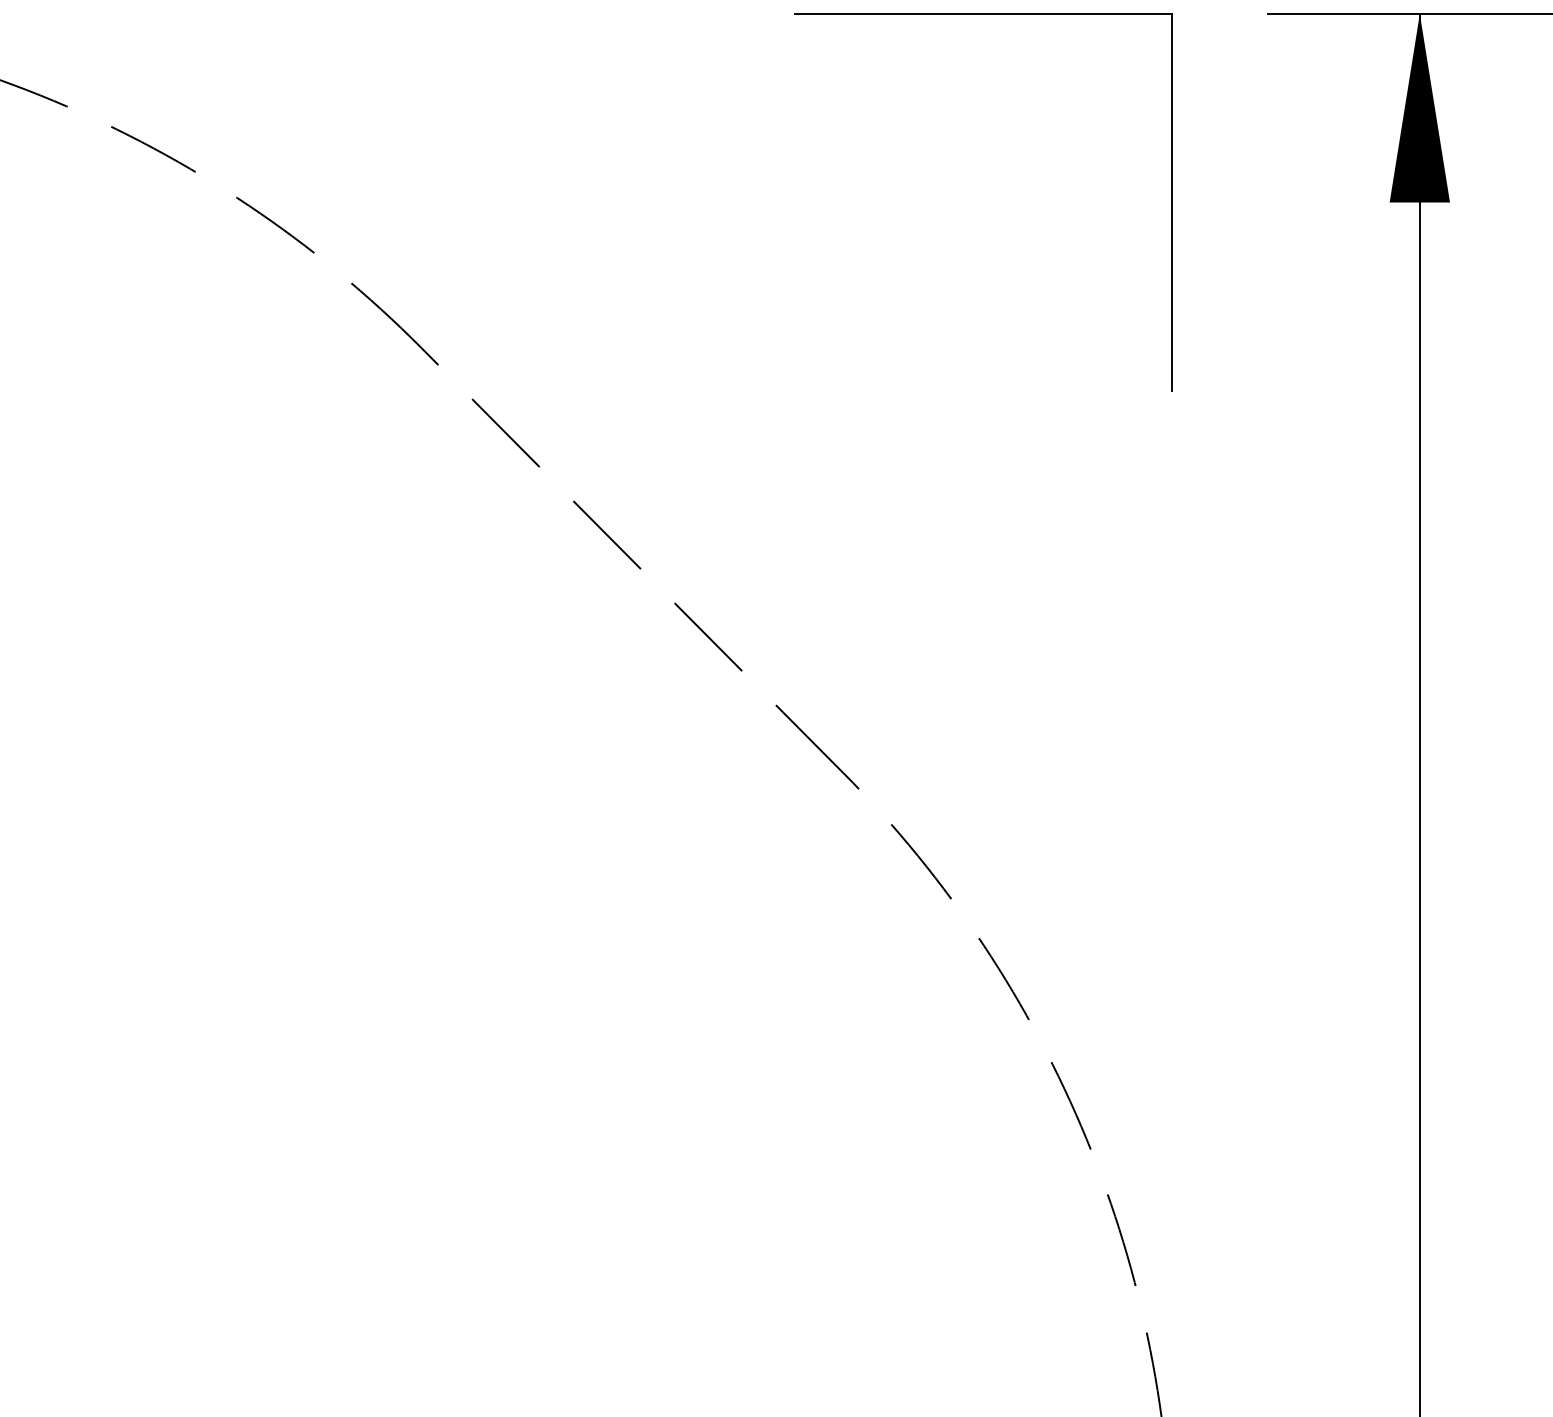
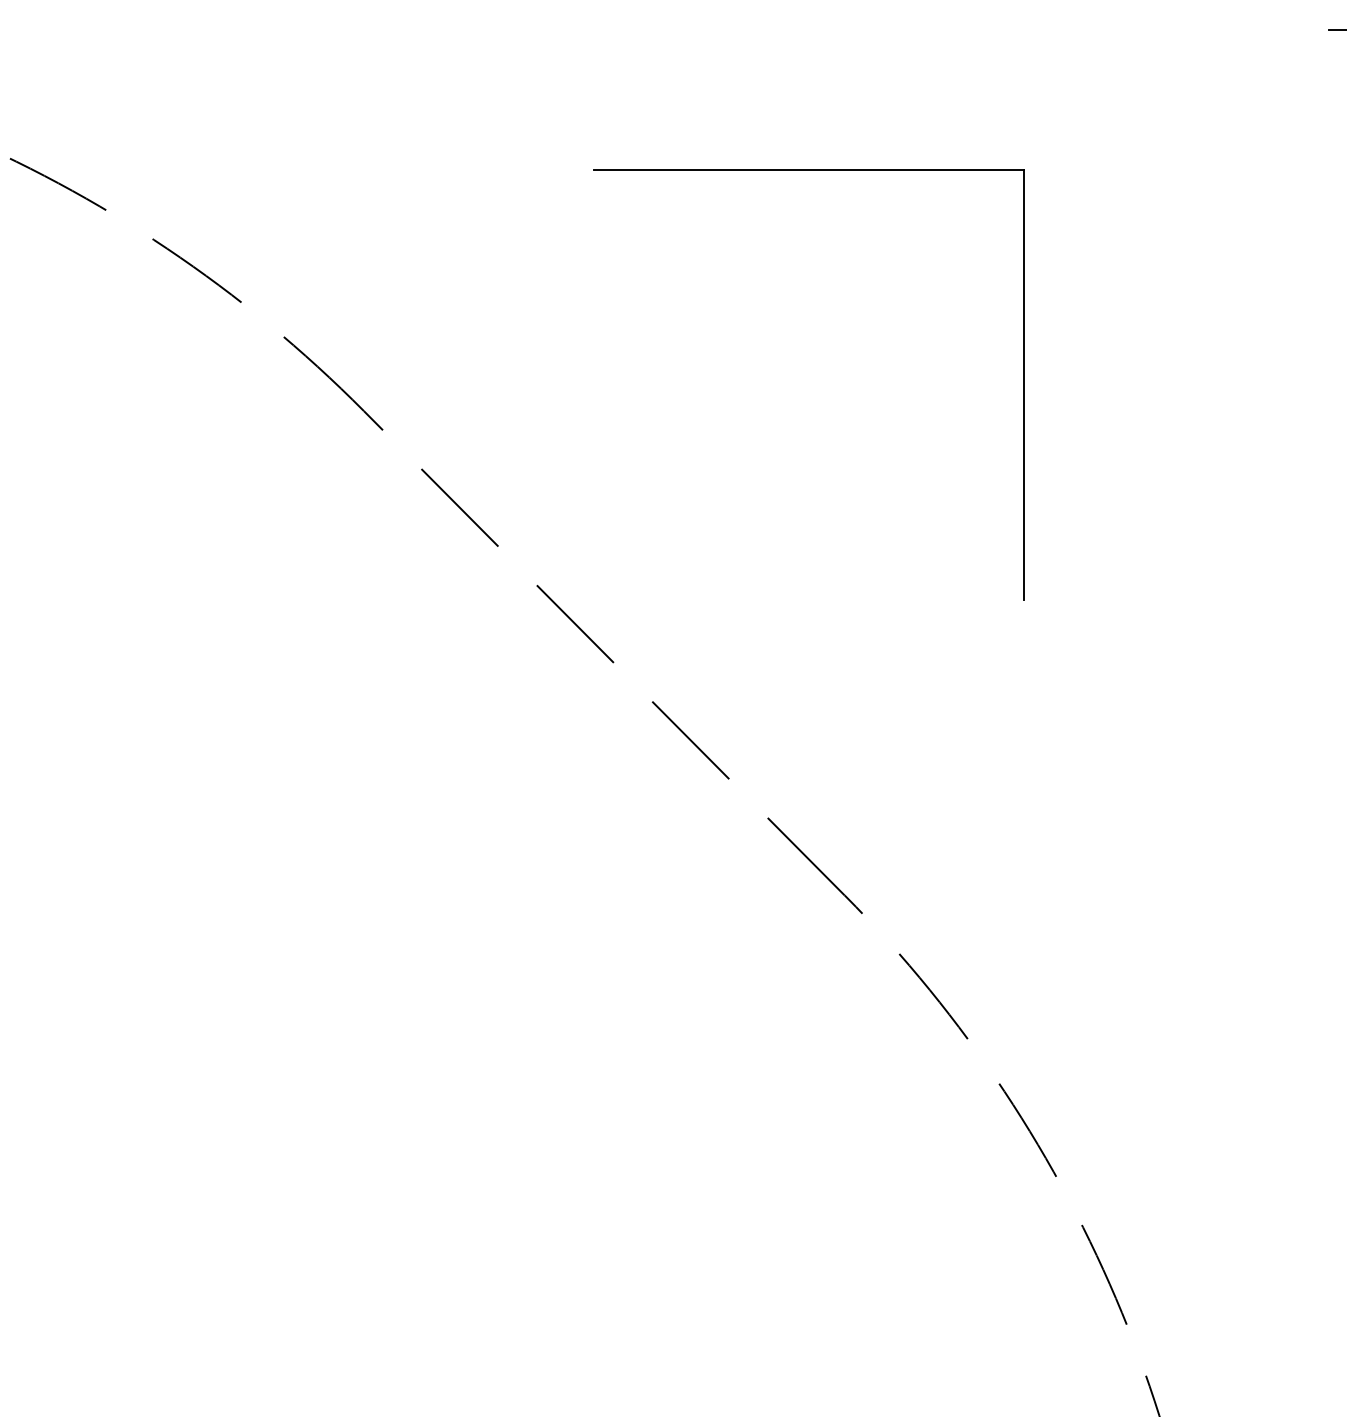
part: (983, 14) -> (809, 170), moved

